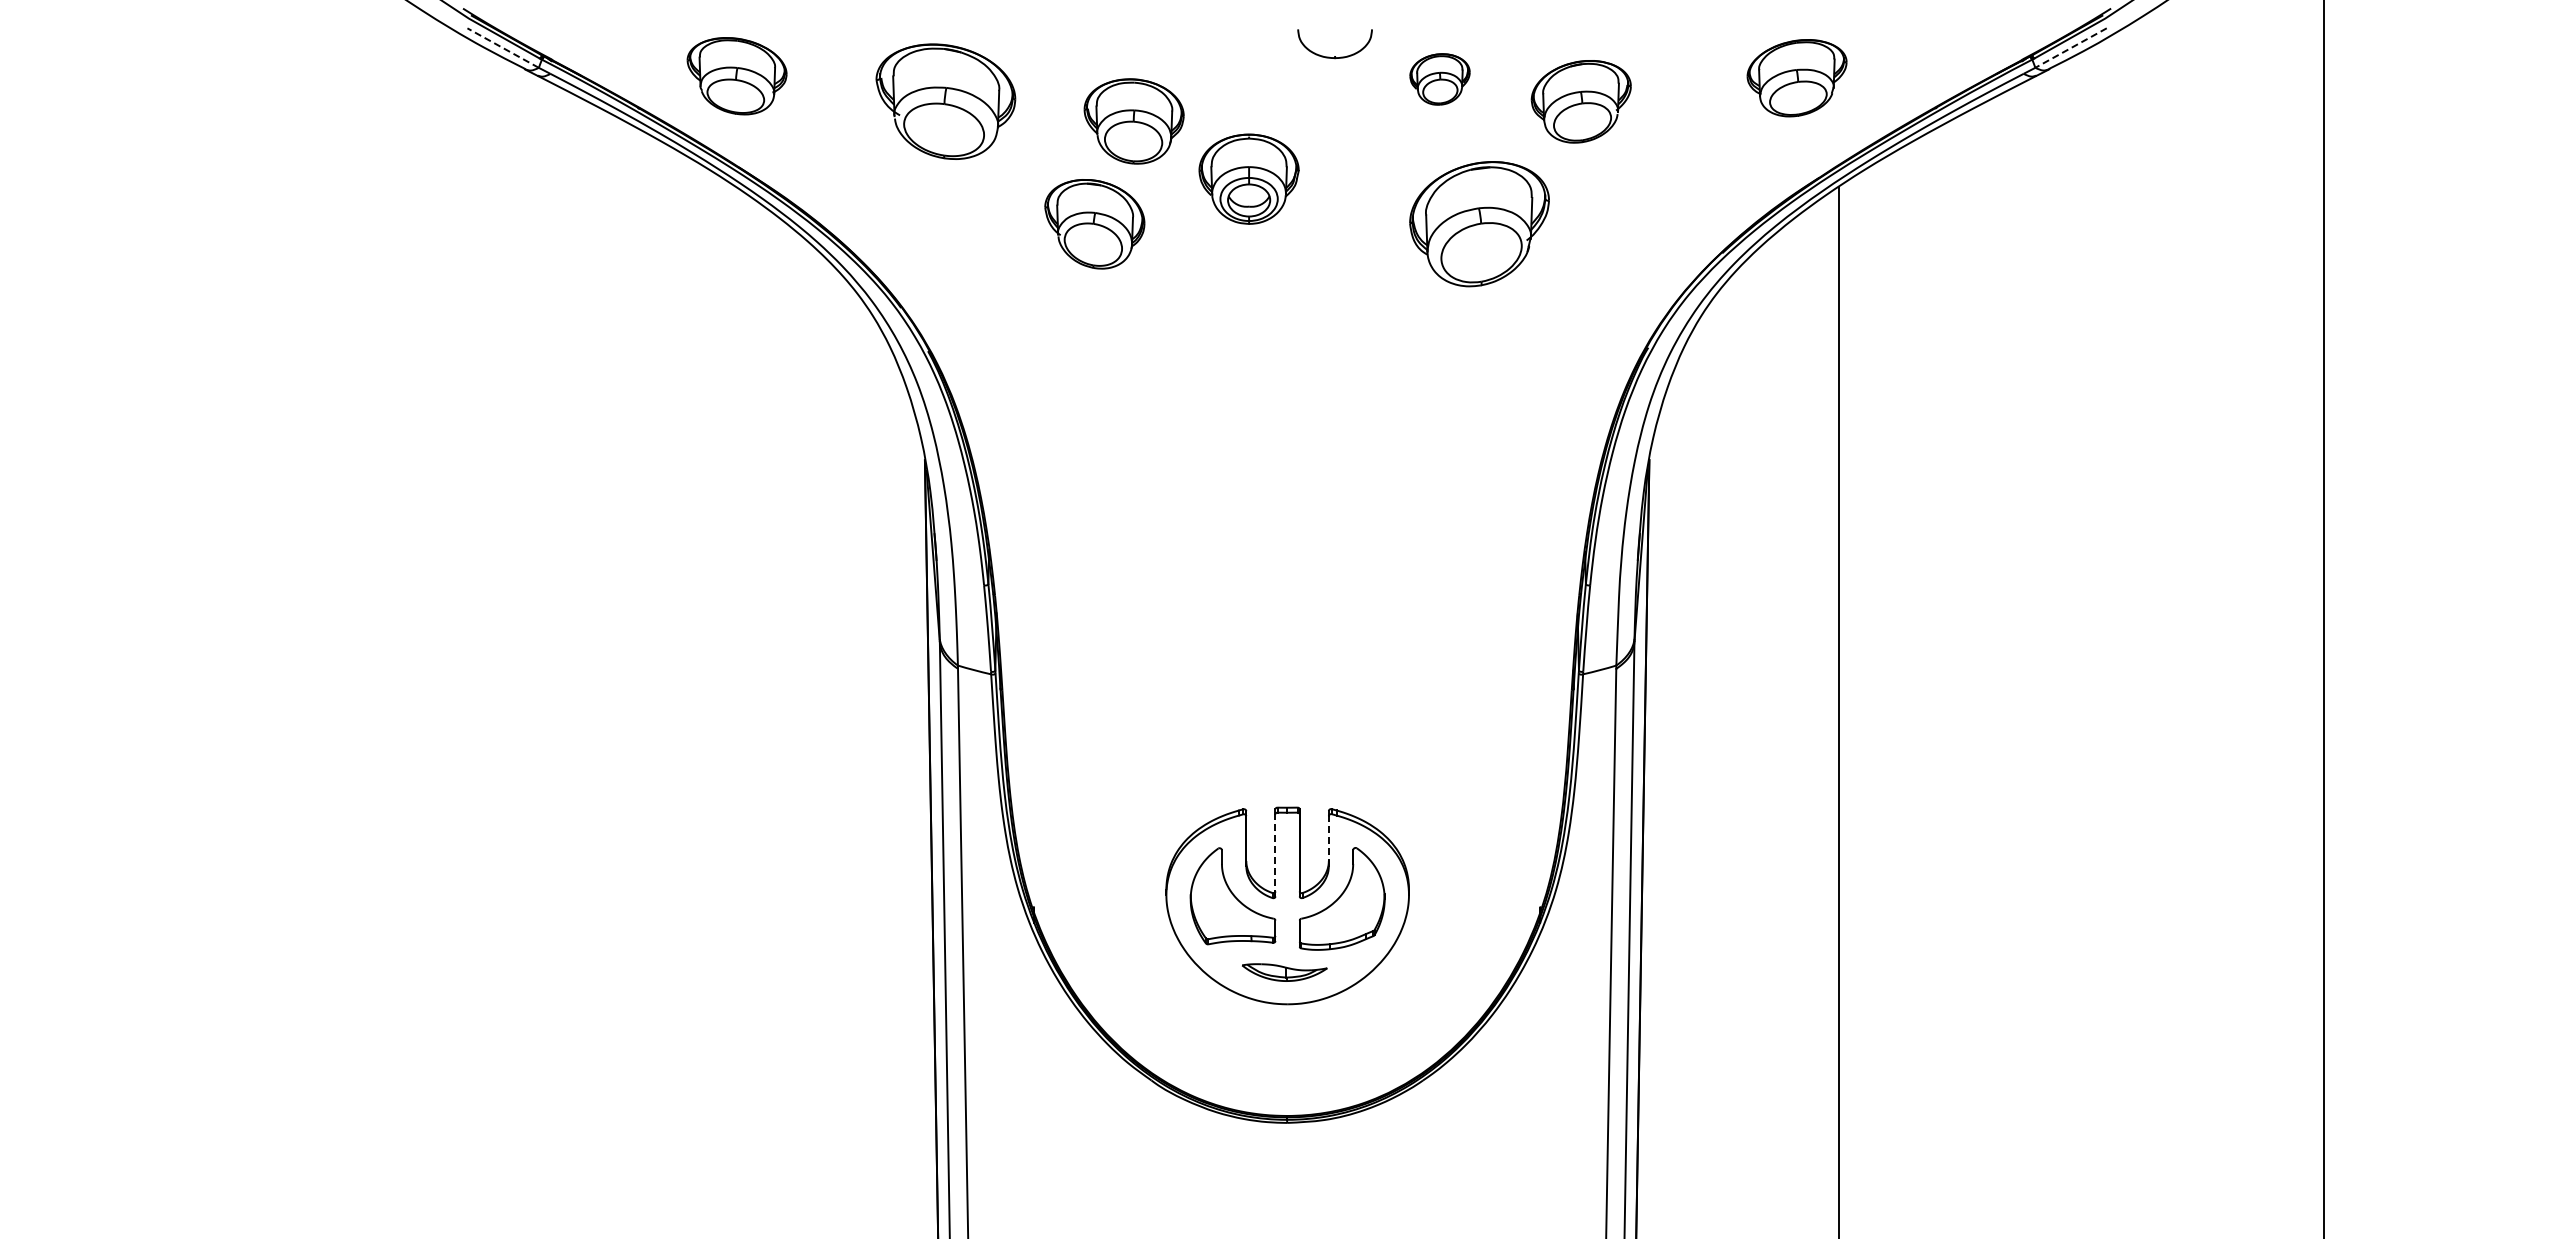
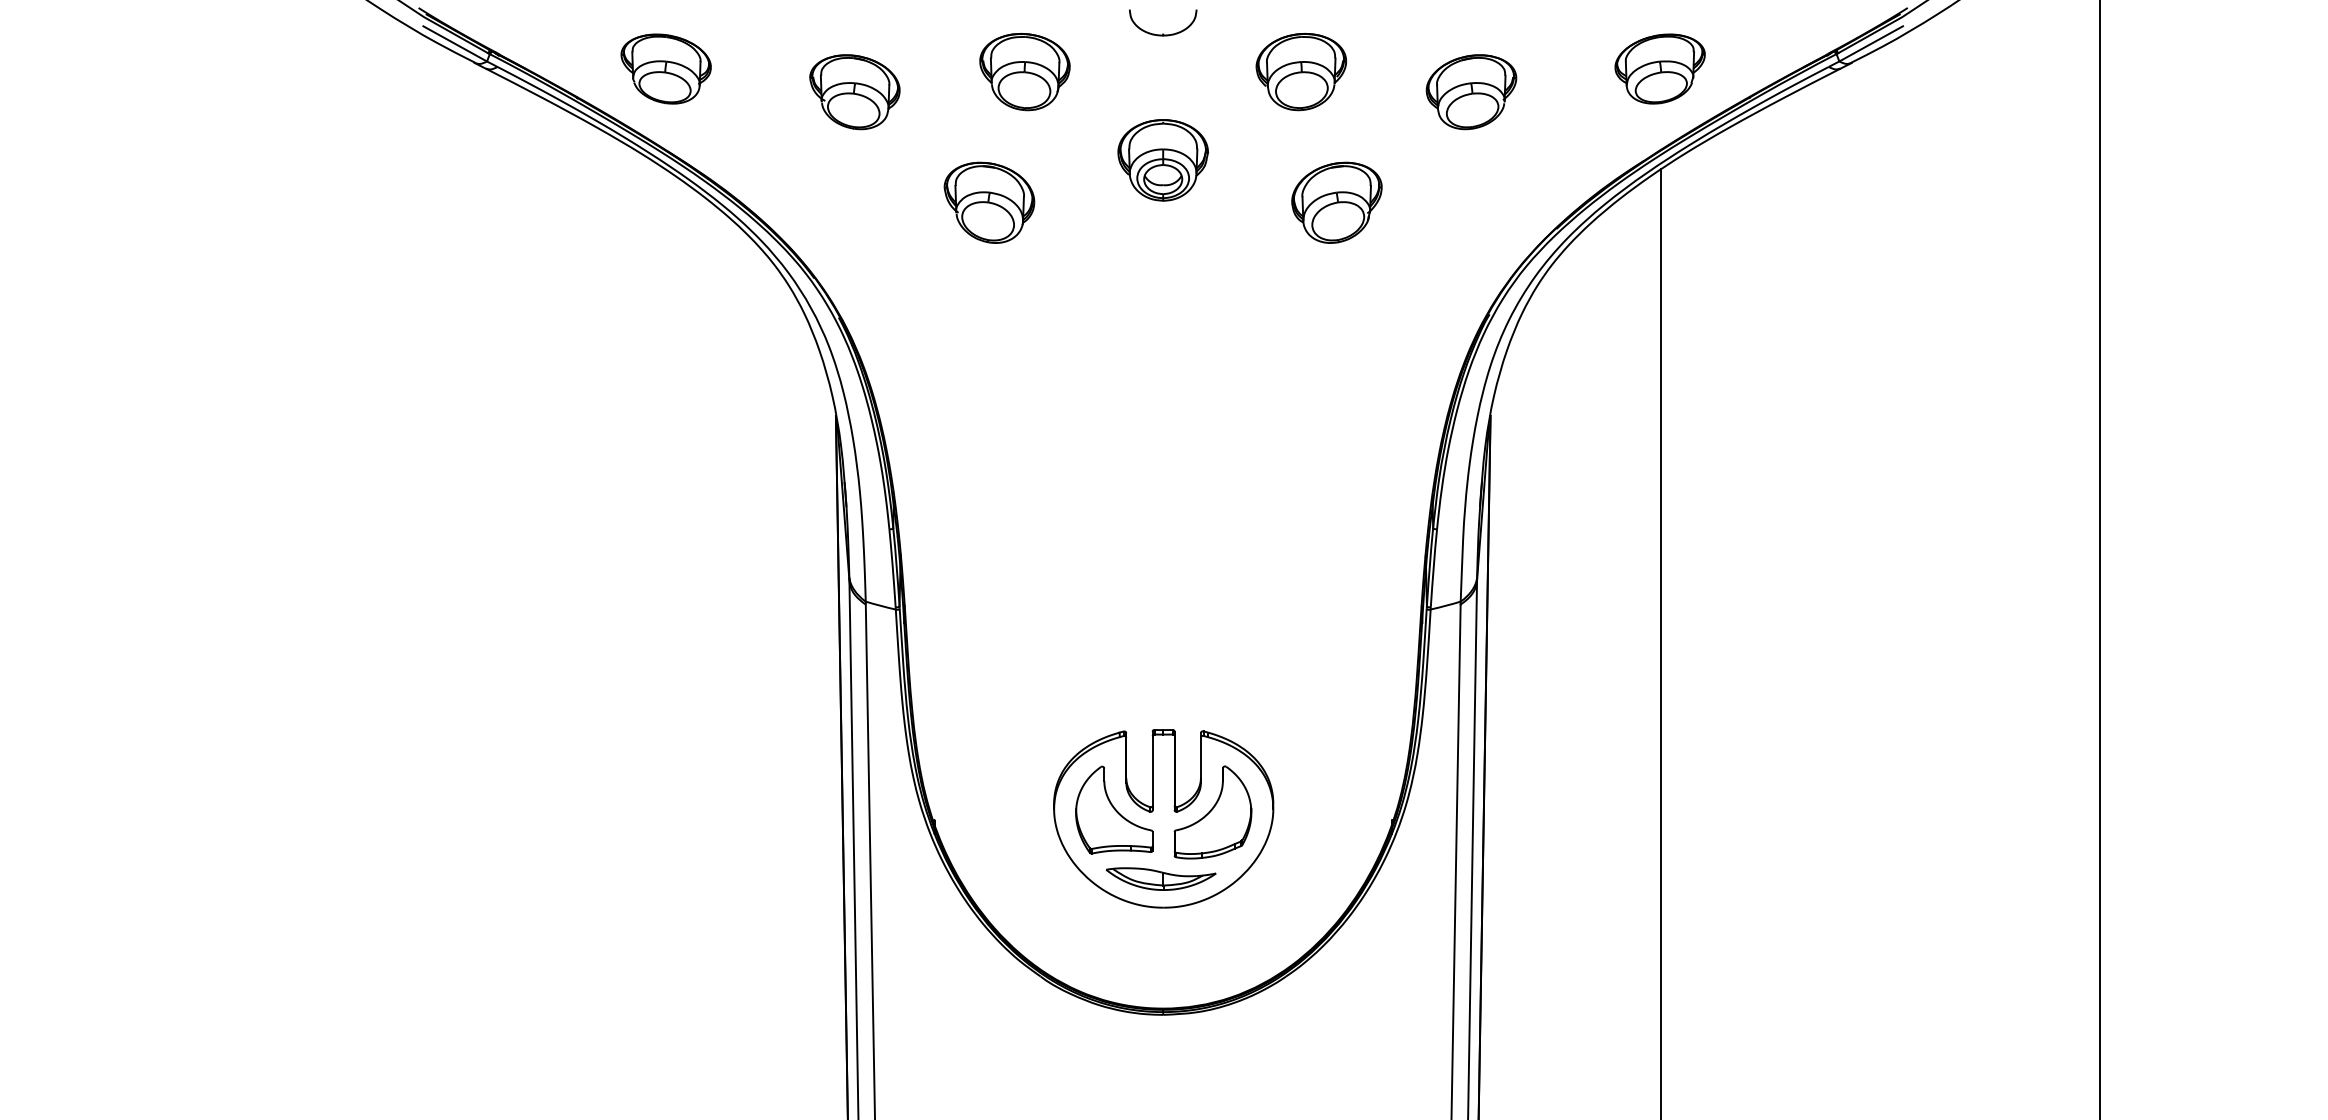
line: (503, 48) -> (455, 44), dashed -> solid
line: (2071, 48) -> (1871, 44), dashed -> solid
part: (1334, 56) -> (1162, 34), moved
part: (1796, 78) -> (1659, 69), moved
part: (1439, 79) -> (1300, 72), size x1.67
part: (945, 101) -> (854, 91), size x0.71
part: (1580, 101) -> (1470, 91), moved
part: (1133, 121) -> (1024, 72), moved
part: (1248, 178) -> (1162, 159), moved
part: (1478, 224) -> (1336, 203), size x0.71
line: (1328, 841) -> (1200, 760), dashed -> solid
line: (1275, 854) -> (1152, 772), dashed -> solid
part: (1284, 972) -> (1160, 878), size x1.43

